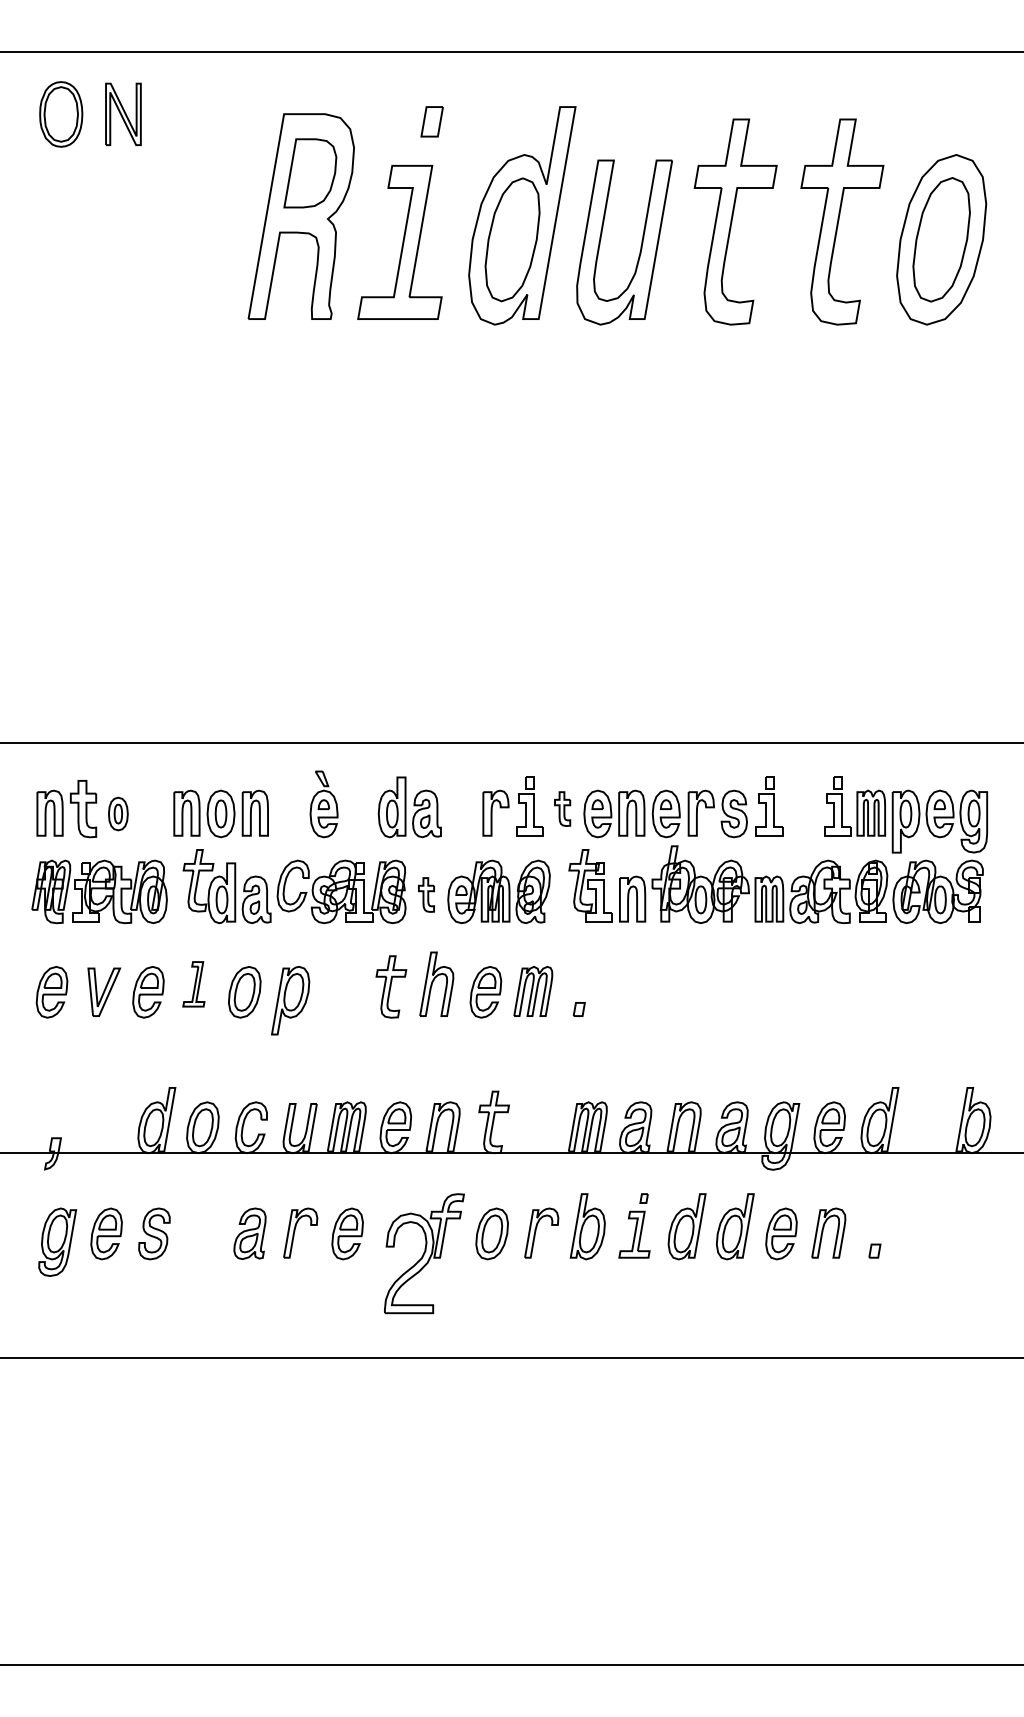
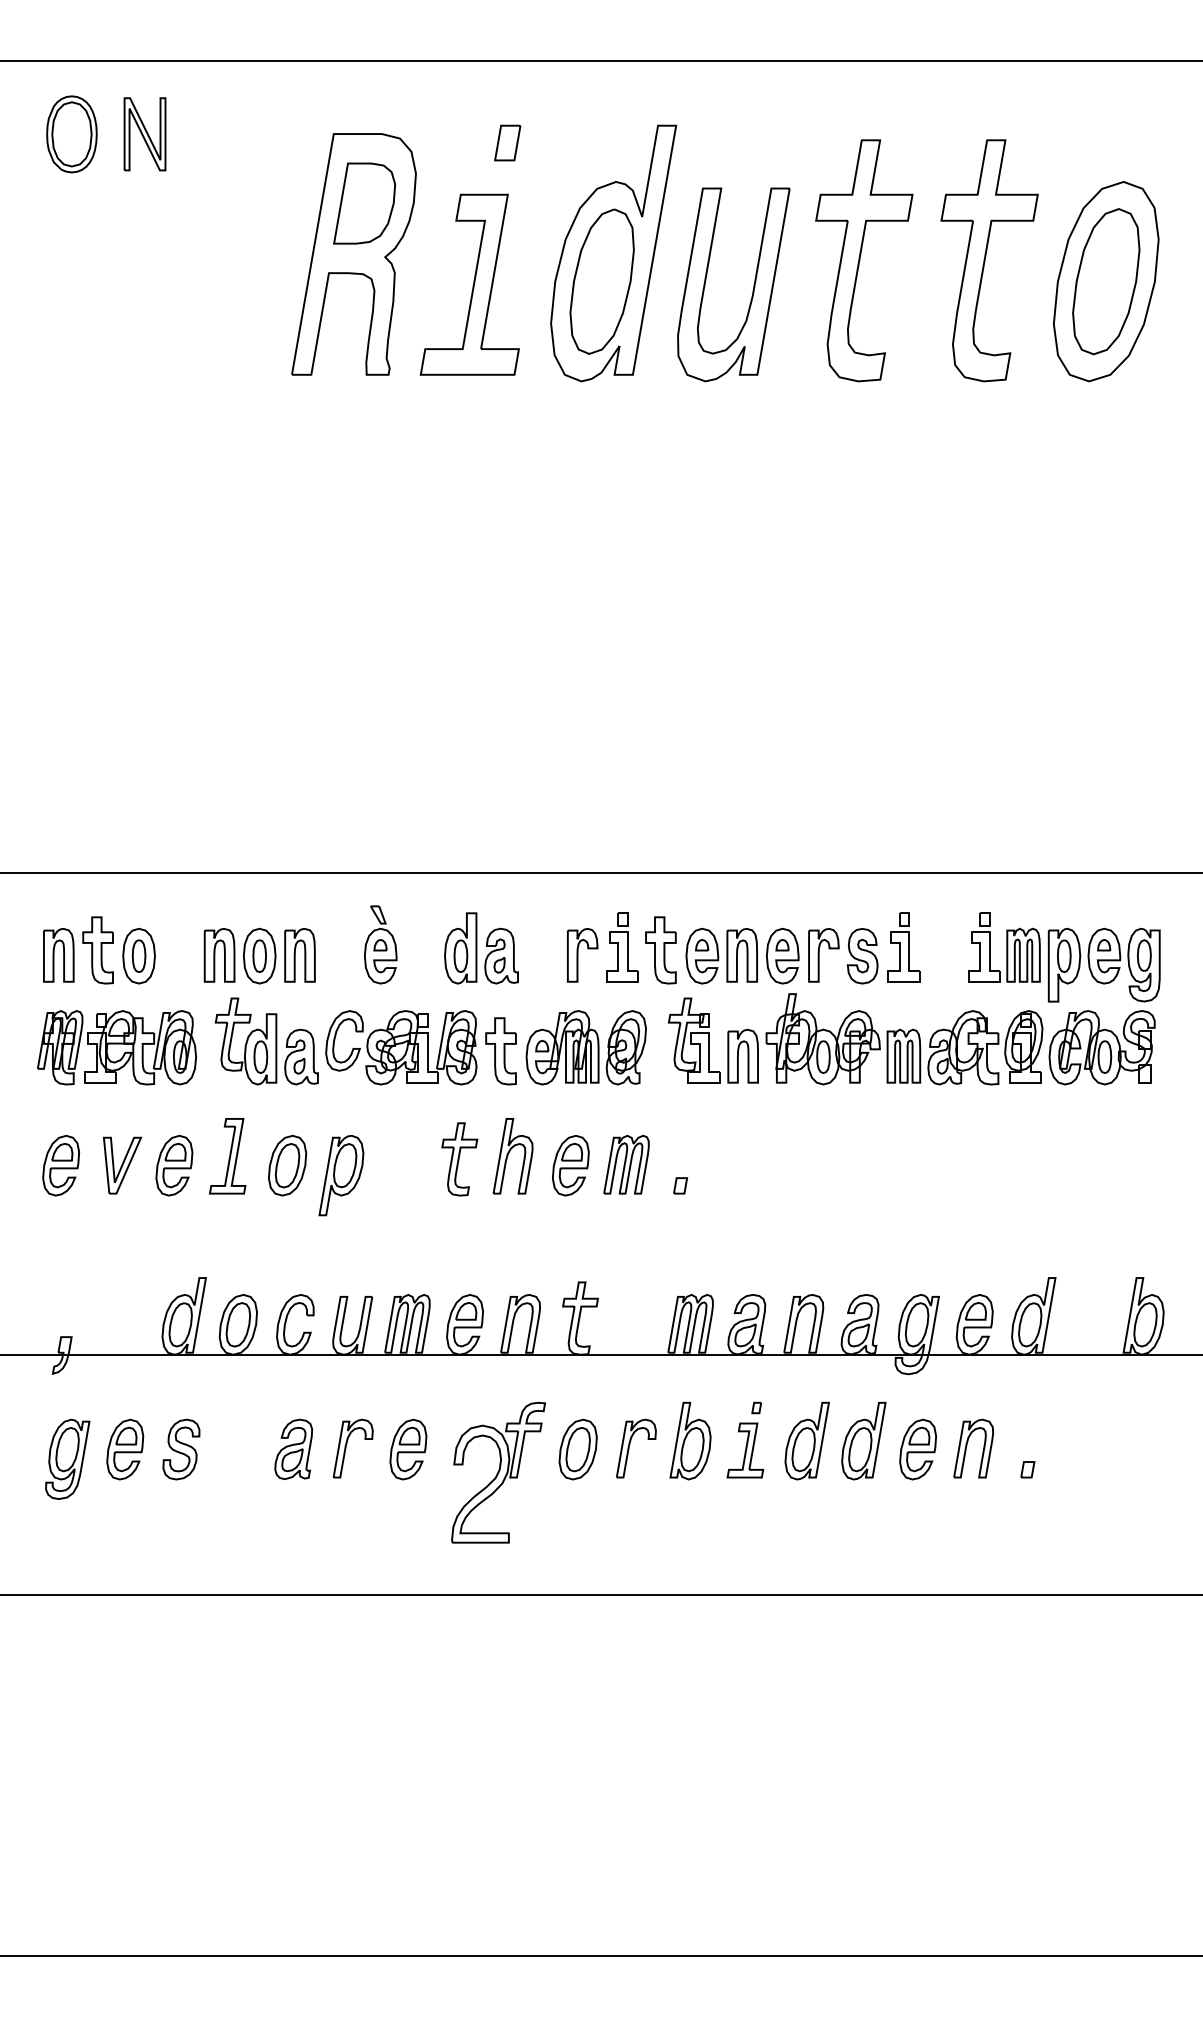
part: (562, 809) -> (660, 950), size x1.67
part: (117, 814) -> (138, 956), size x1.43
part: (426, 895) -> (500, 1051), size x1.67
part: (193, 984) -> (227, 1156), size x1.43

